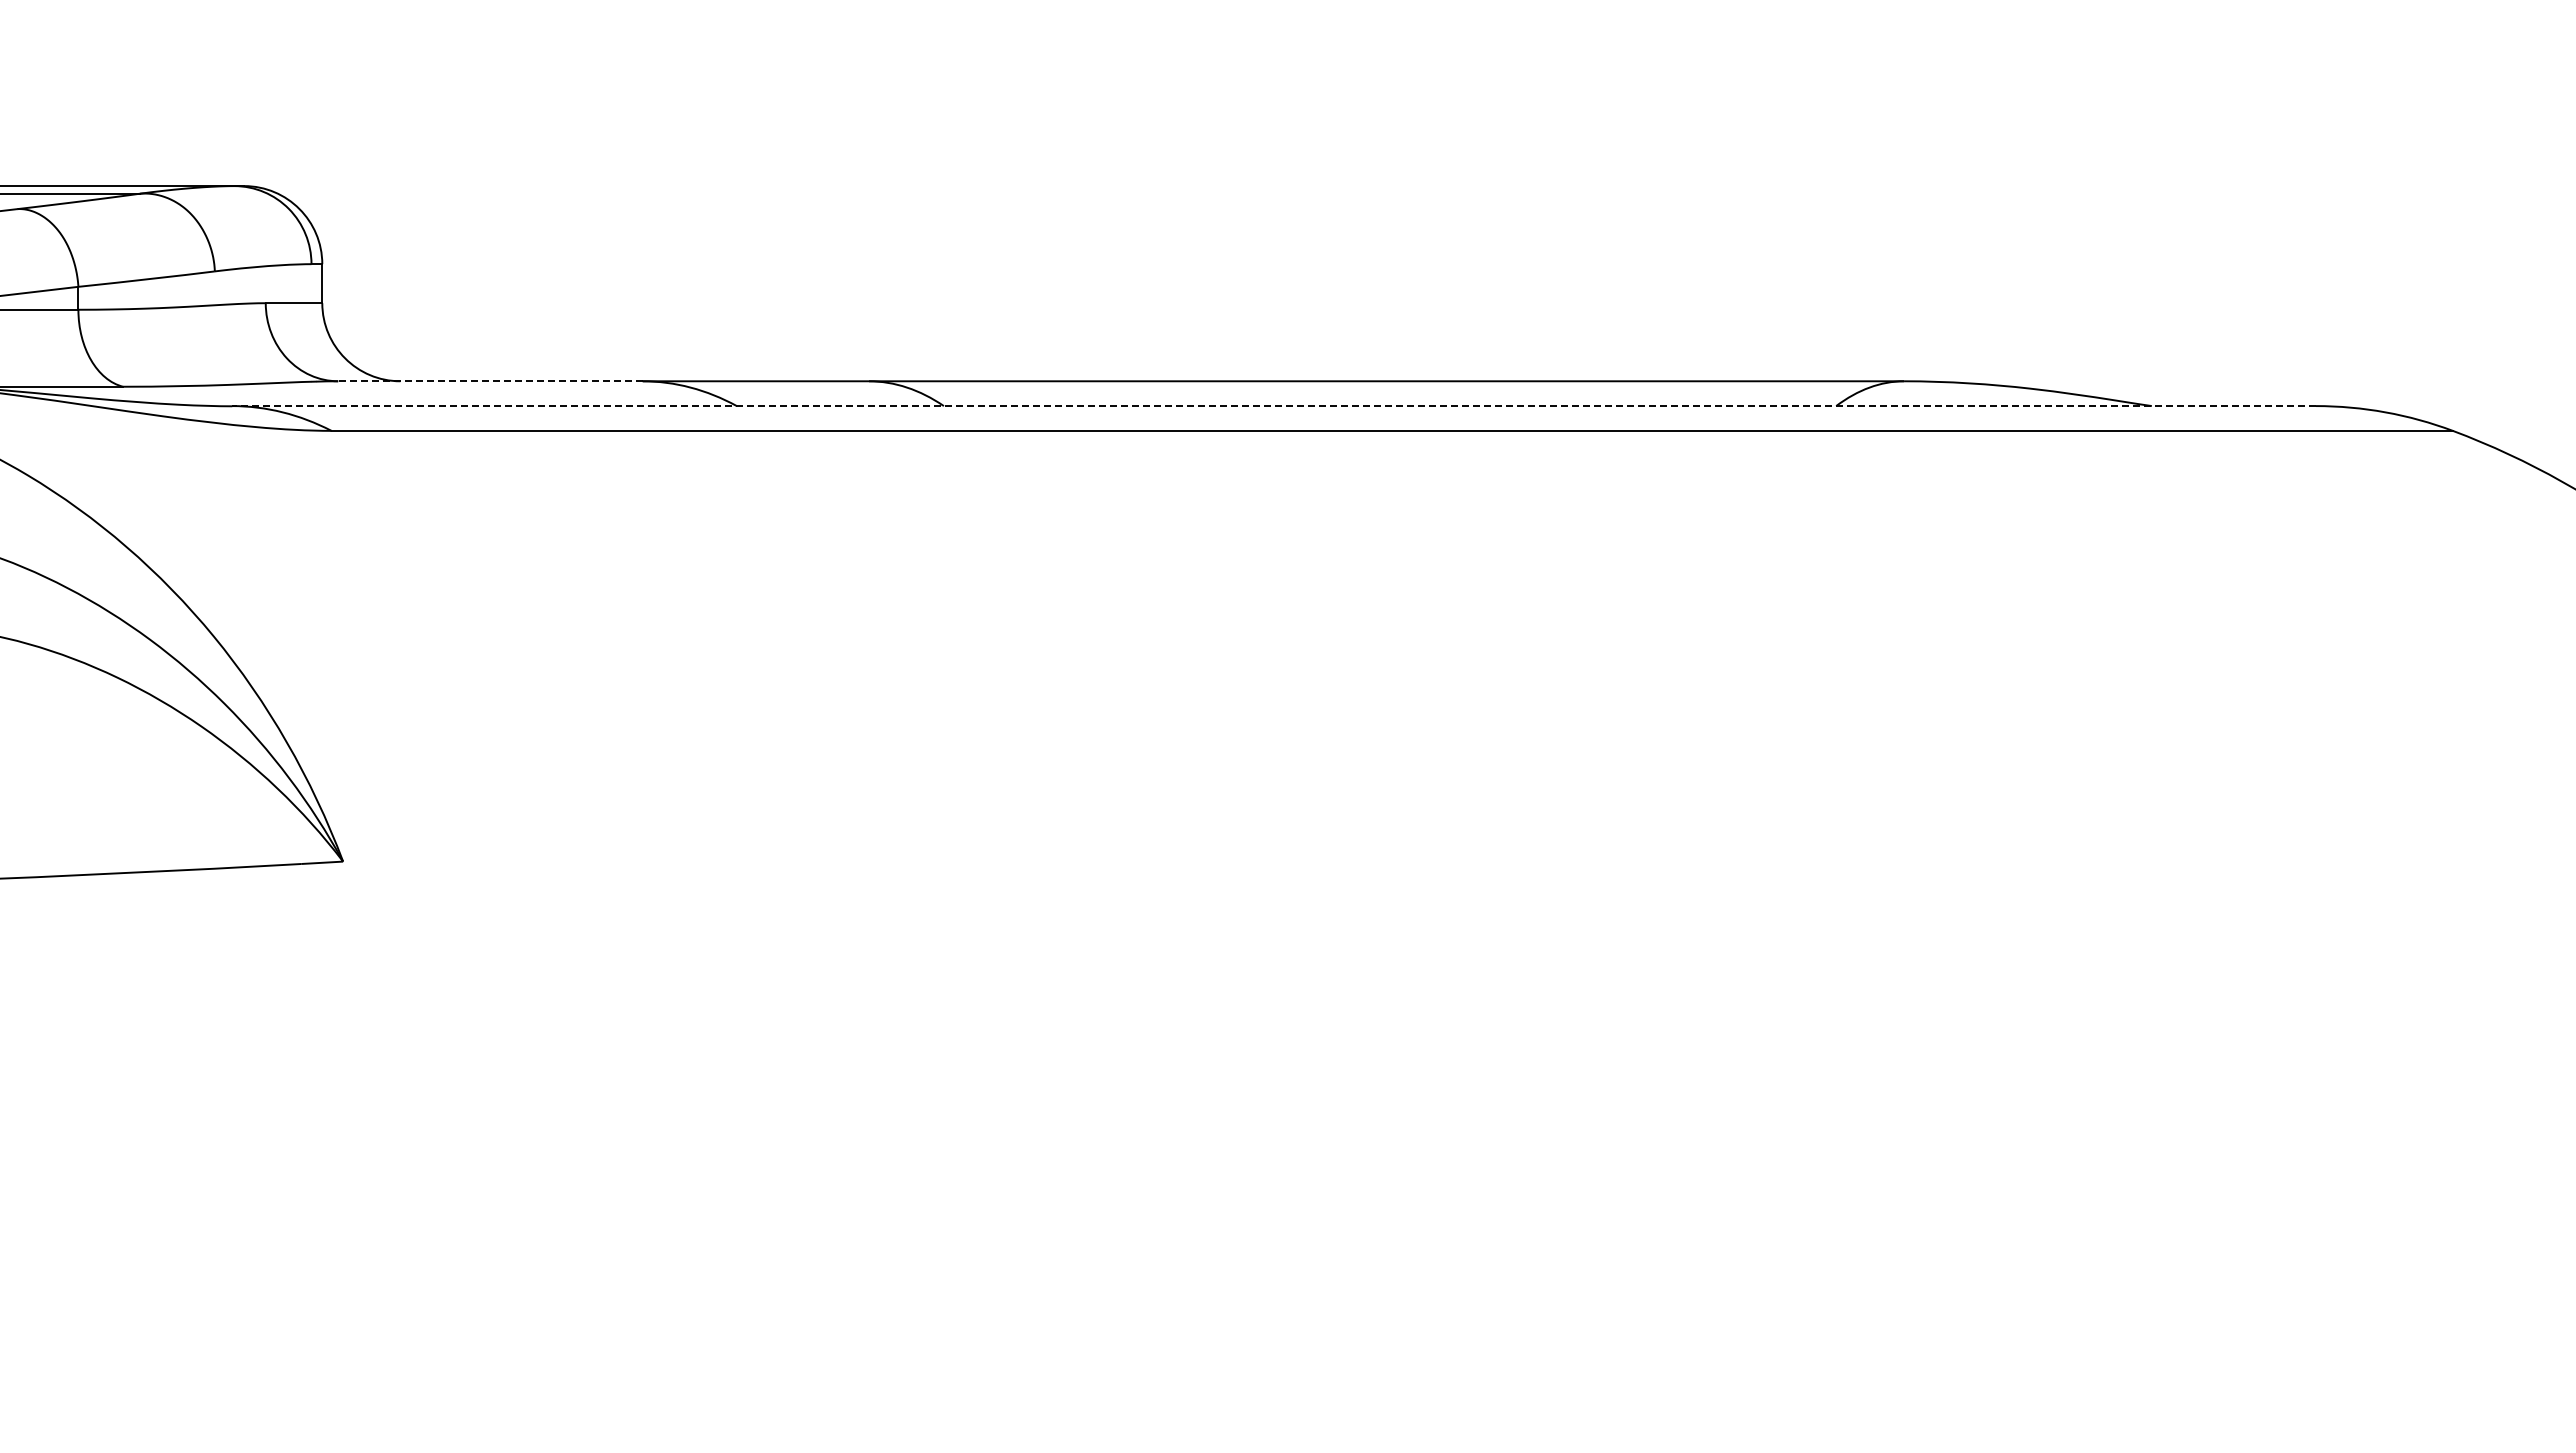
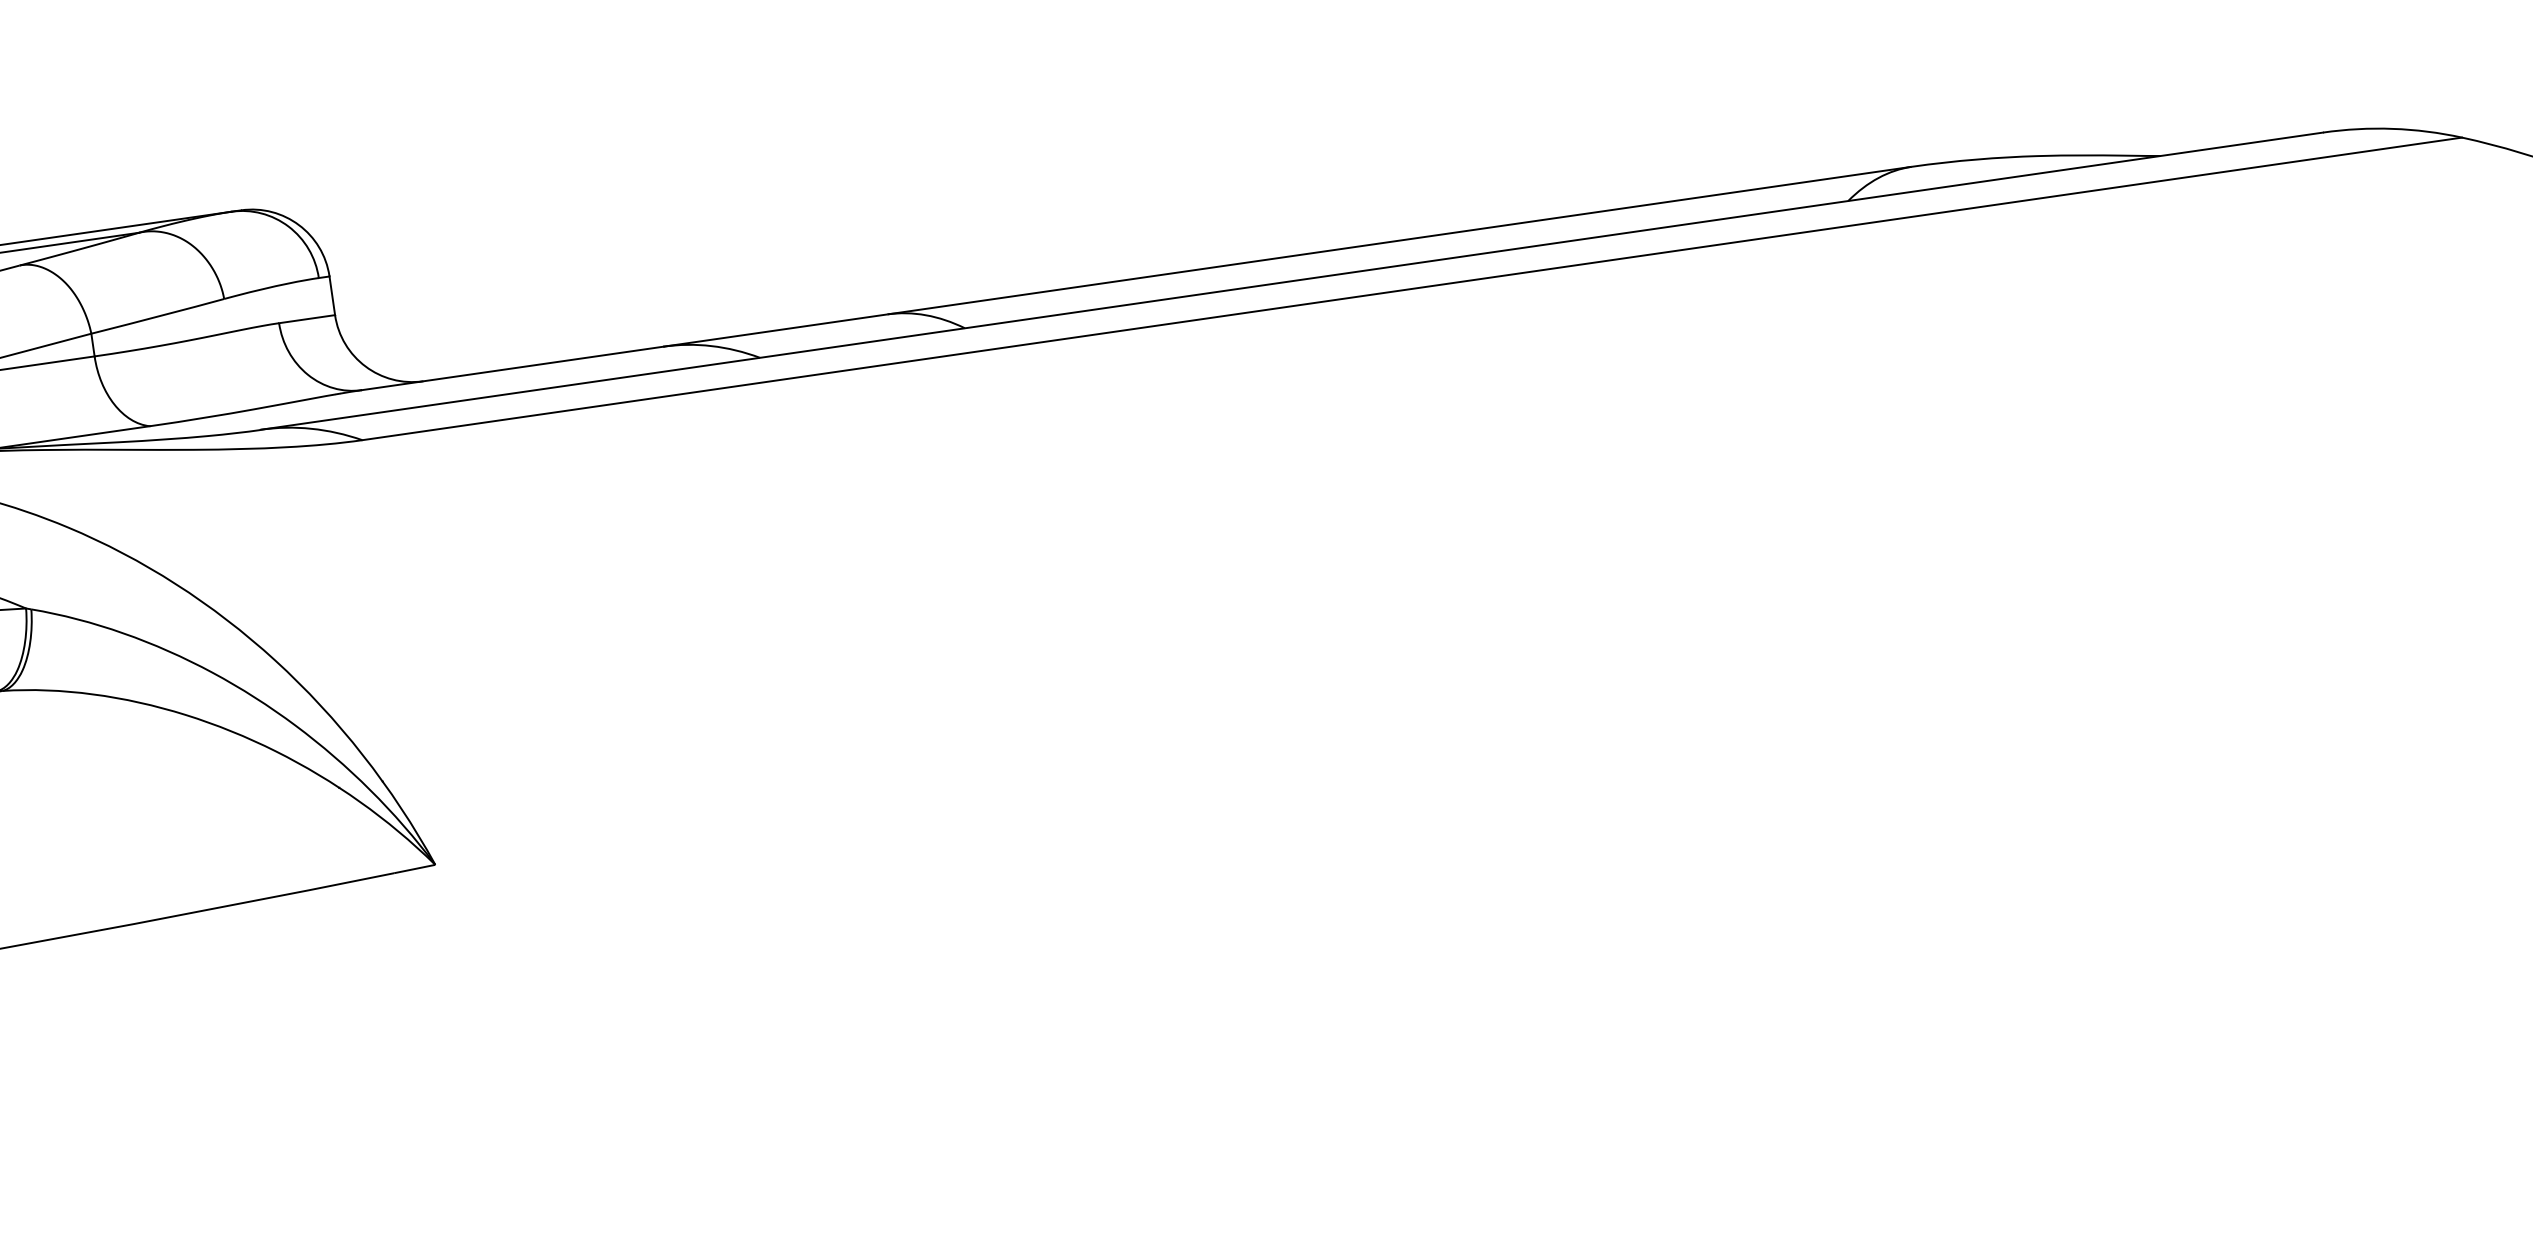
line: (489, 381) -> (511, 368), dashed -> solid
line: (1274, 406) -> (1292, 281), dashed -> solid

